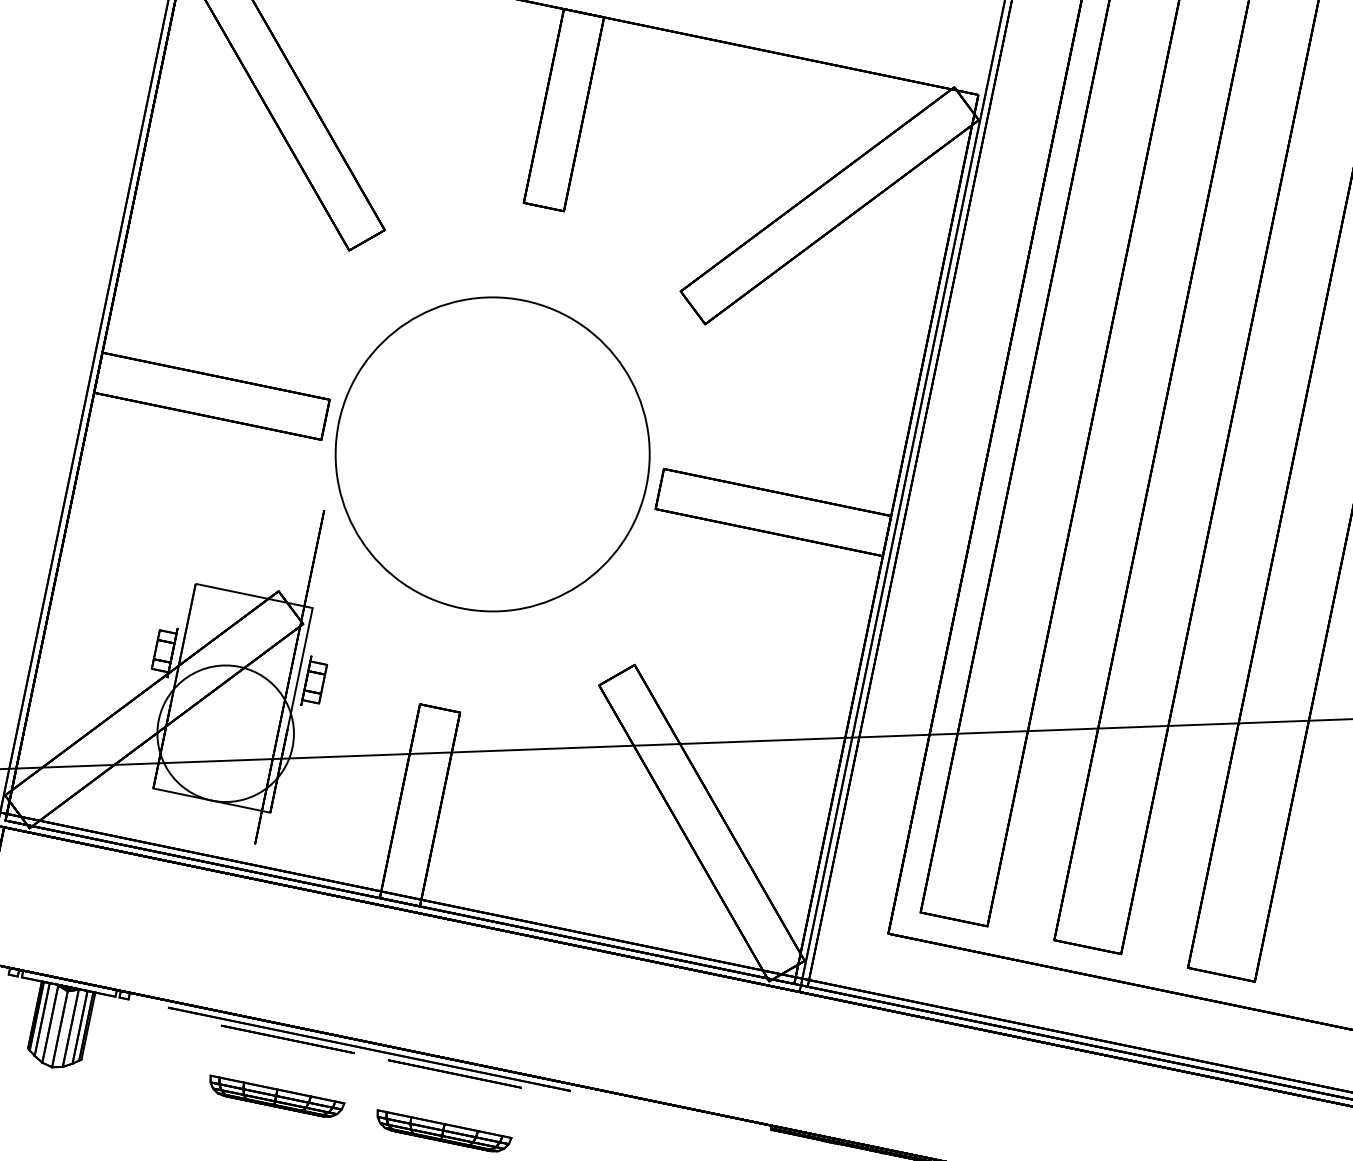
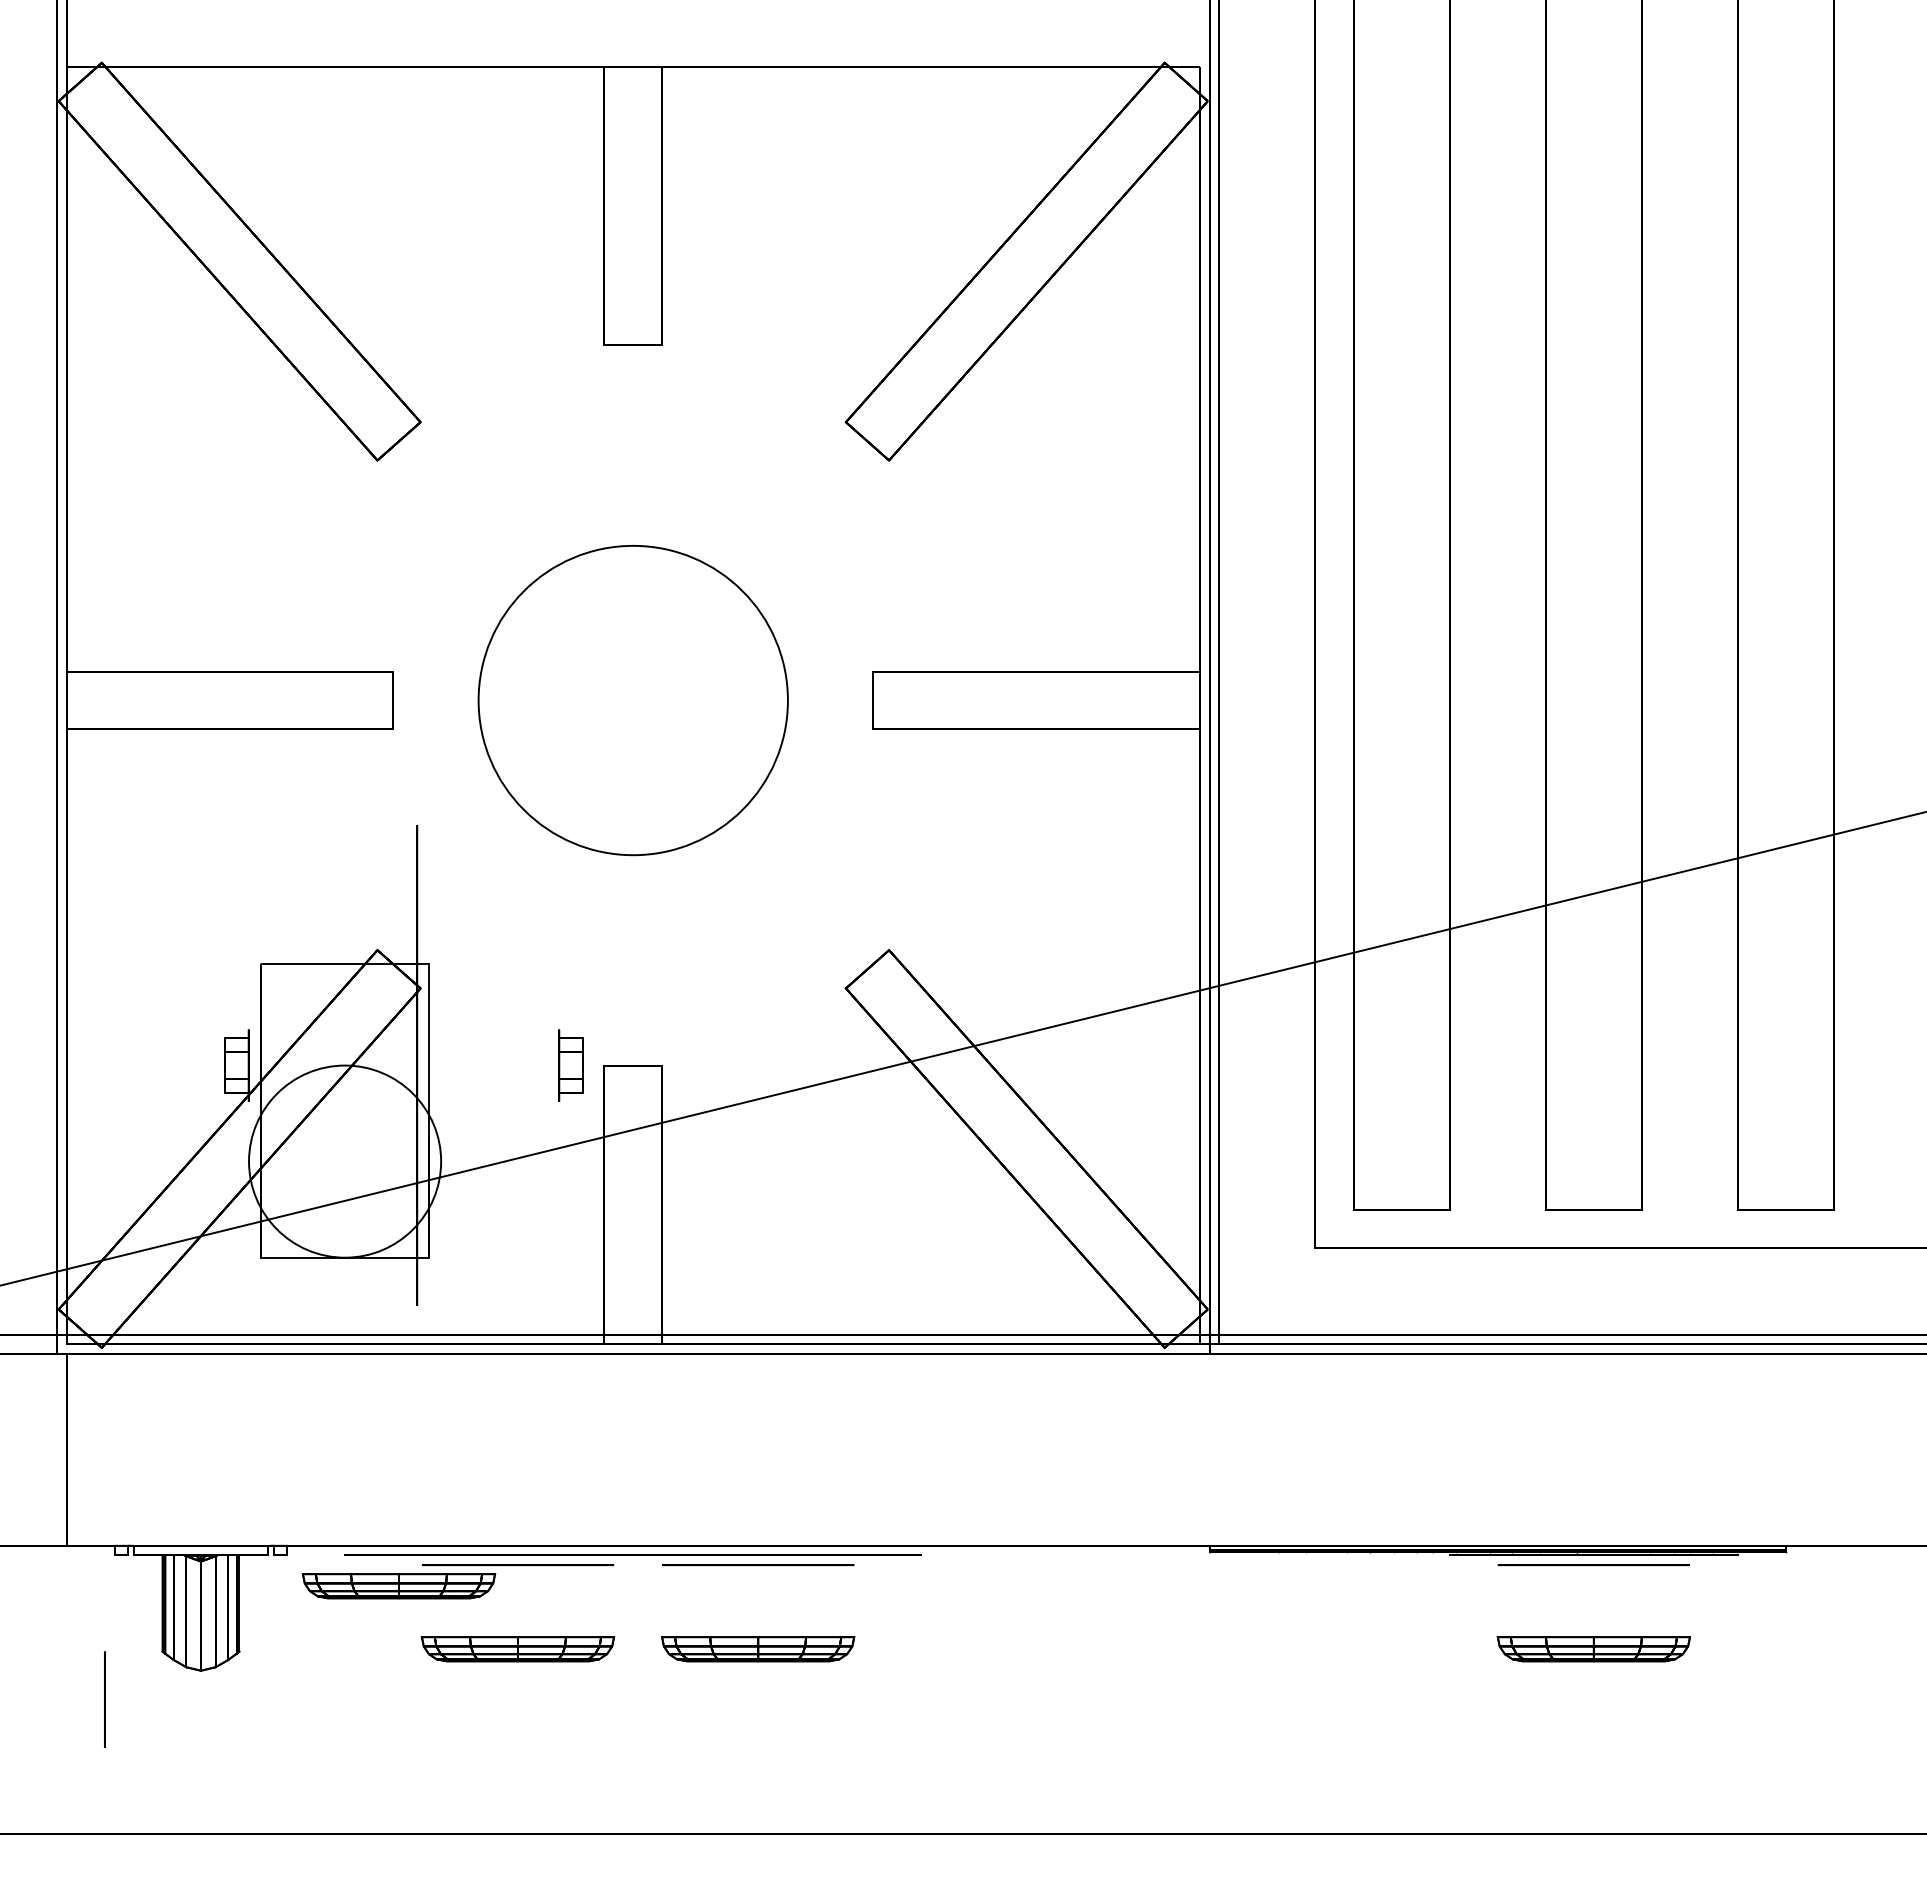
circle: (492, 454) -> (633, 700), size x0.7
part: (314, 682) -> (570, 1065), moved
part: (201, 1037) -> (398, 1586), added

